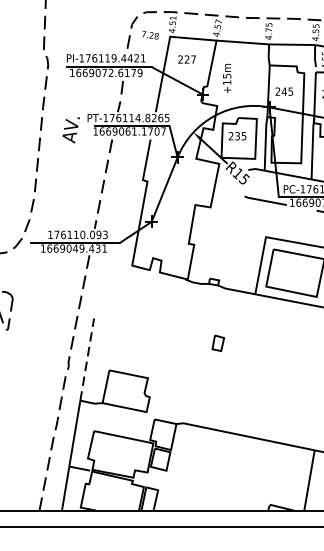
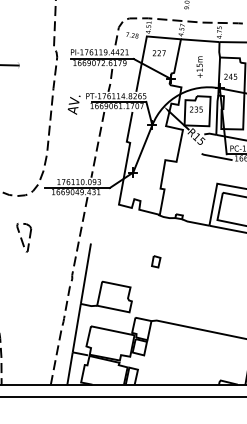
text: (226, 77) -> (199, 66), moved
part: (218, 342) -> (156, 261), moved
line: (86, 359) -> (85, 273), dashed -> solid

